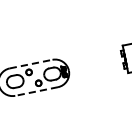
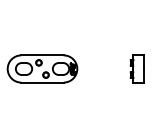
line: (32, 64) -> (43, 55), dashed -> solid
line: (36, 91) -> (42, 82), dashed -> solid

